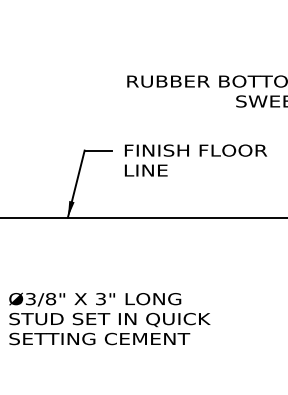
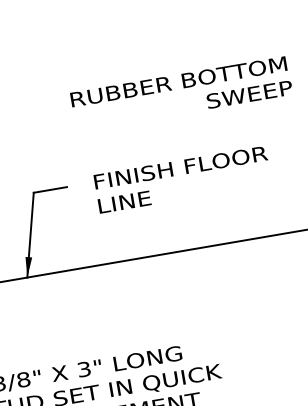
text: (196, 160) -> (183, 179), moved

